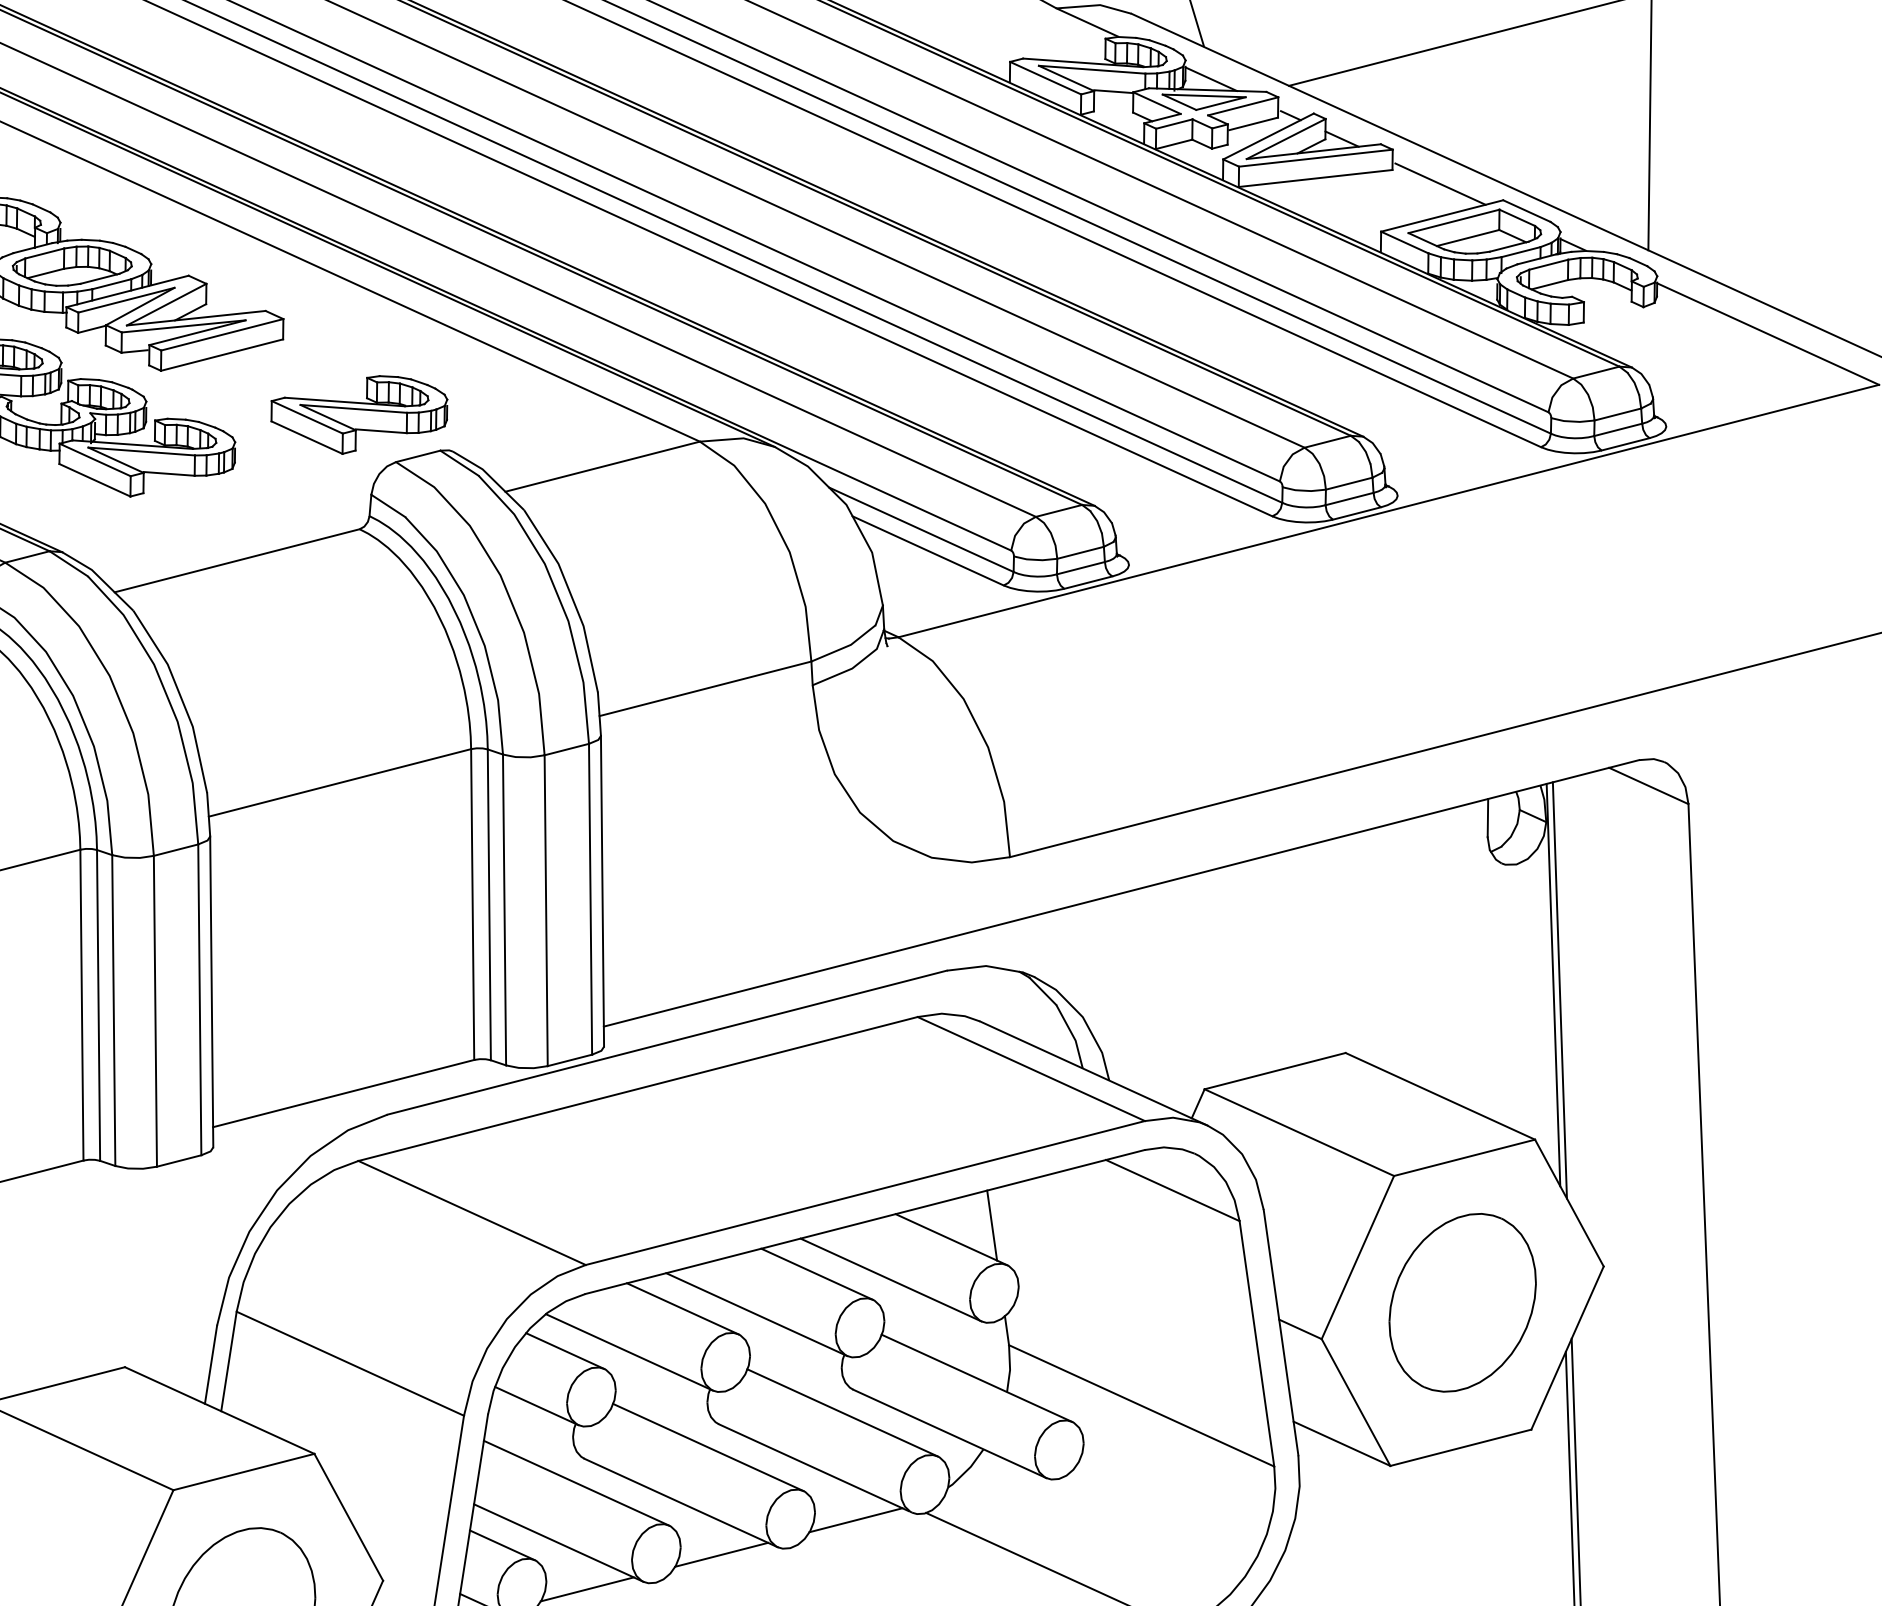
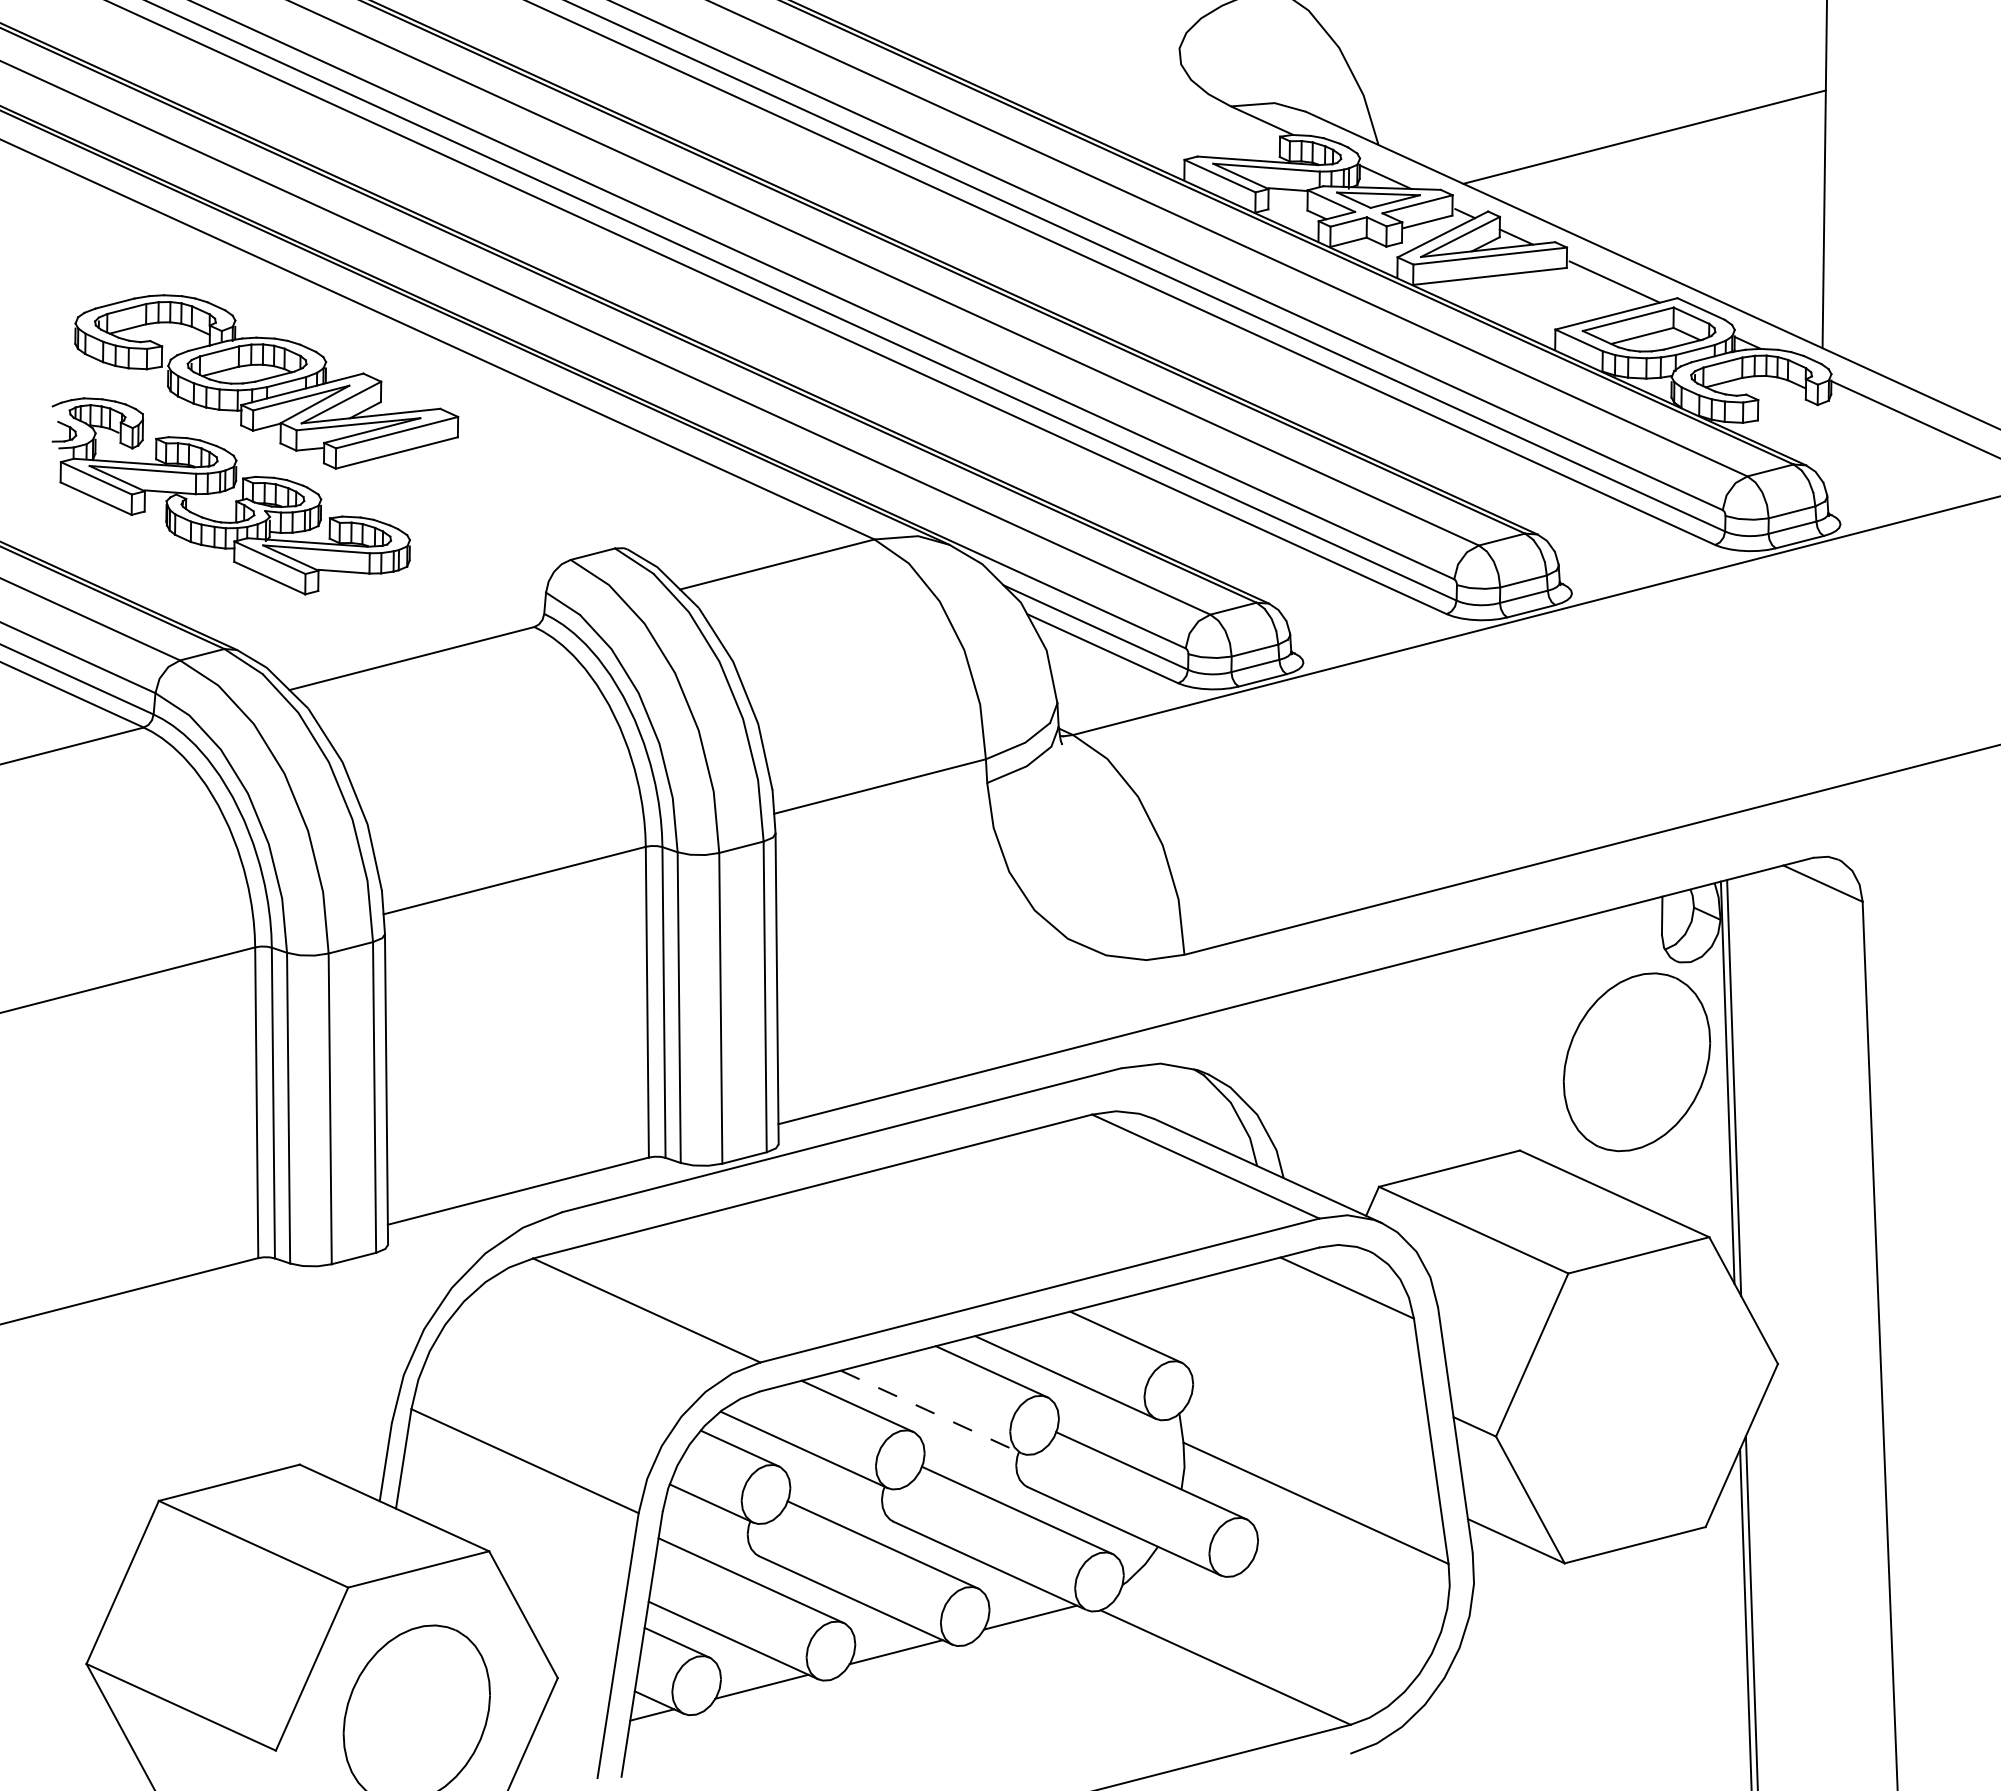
part: (359, 414) -> (534, 512), removed
line: (992, 1225) -> (1166, 1323), removed
part: (1462, 1303) -> (1636, 1062), moved
line: (756, 1315) -> (931, 1412), solid -> dashed

